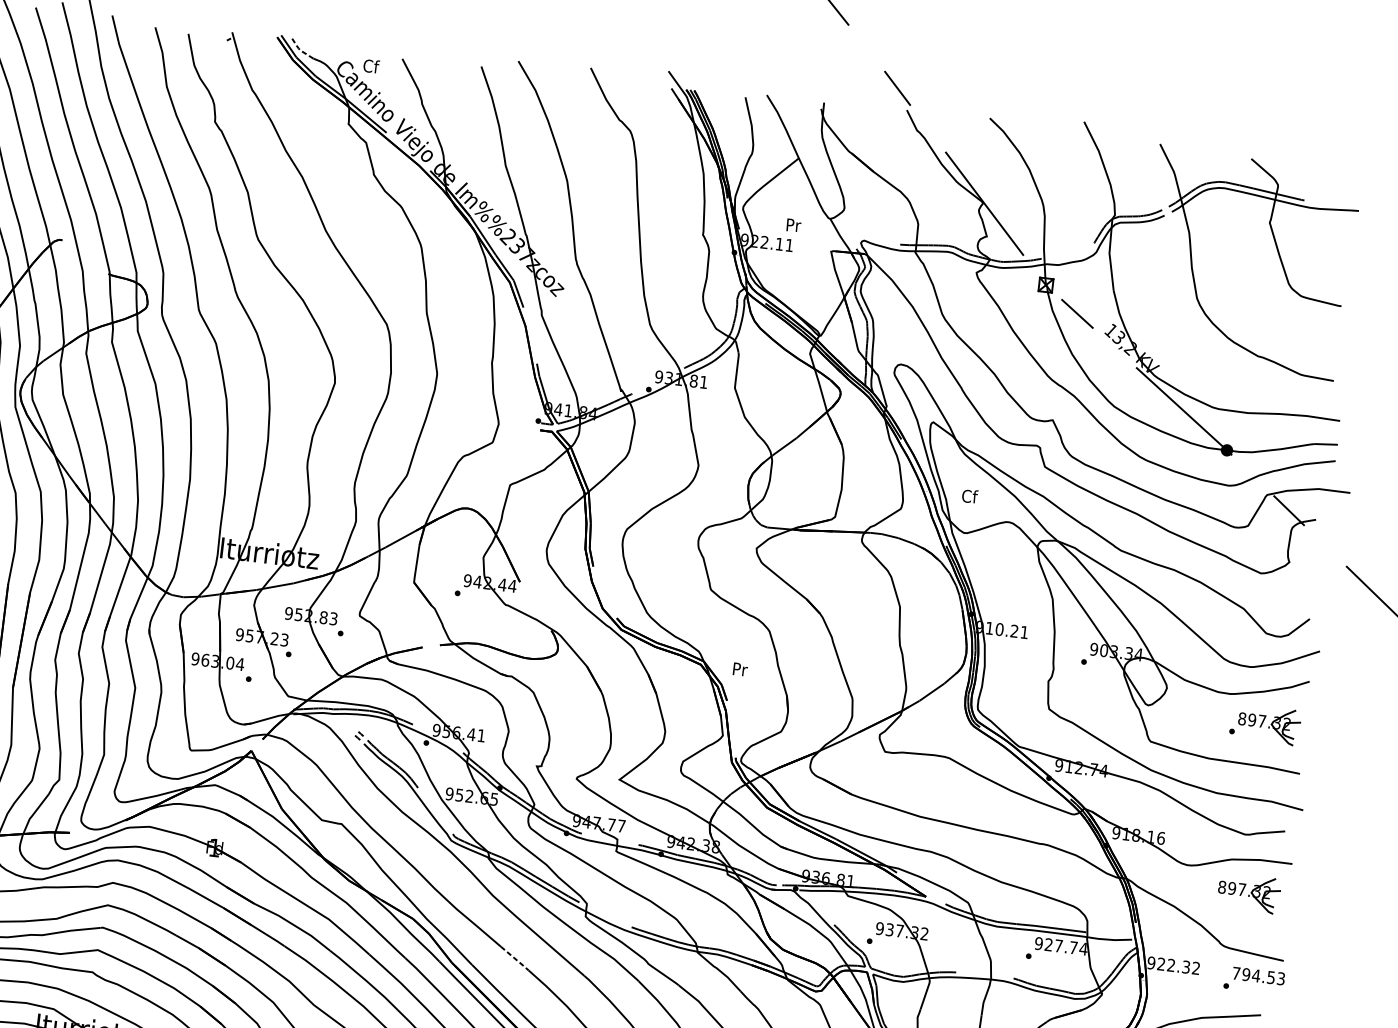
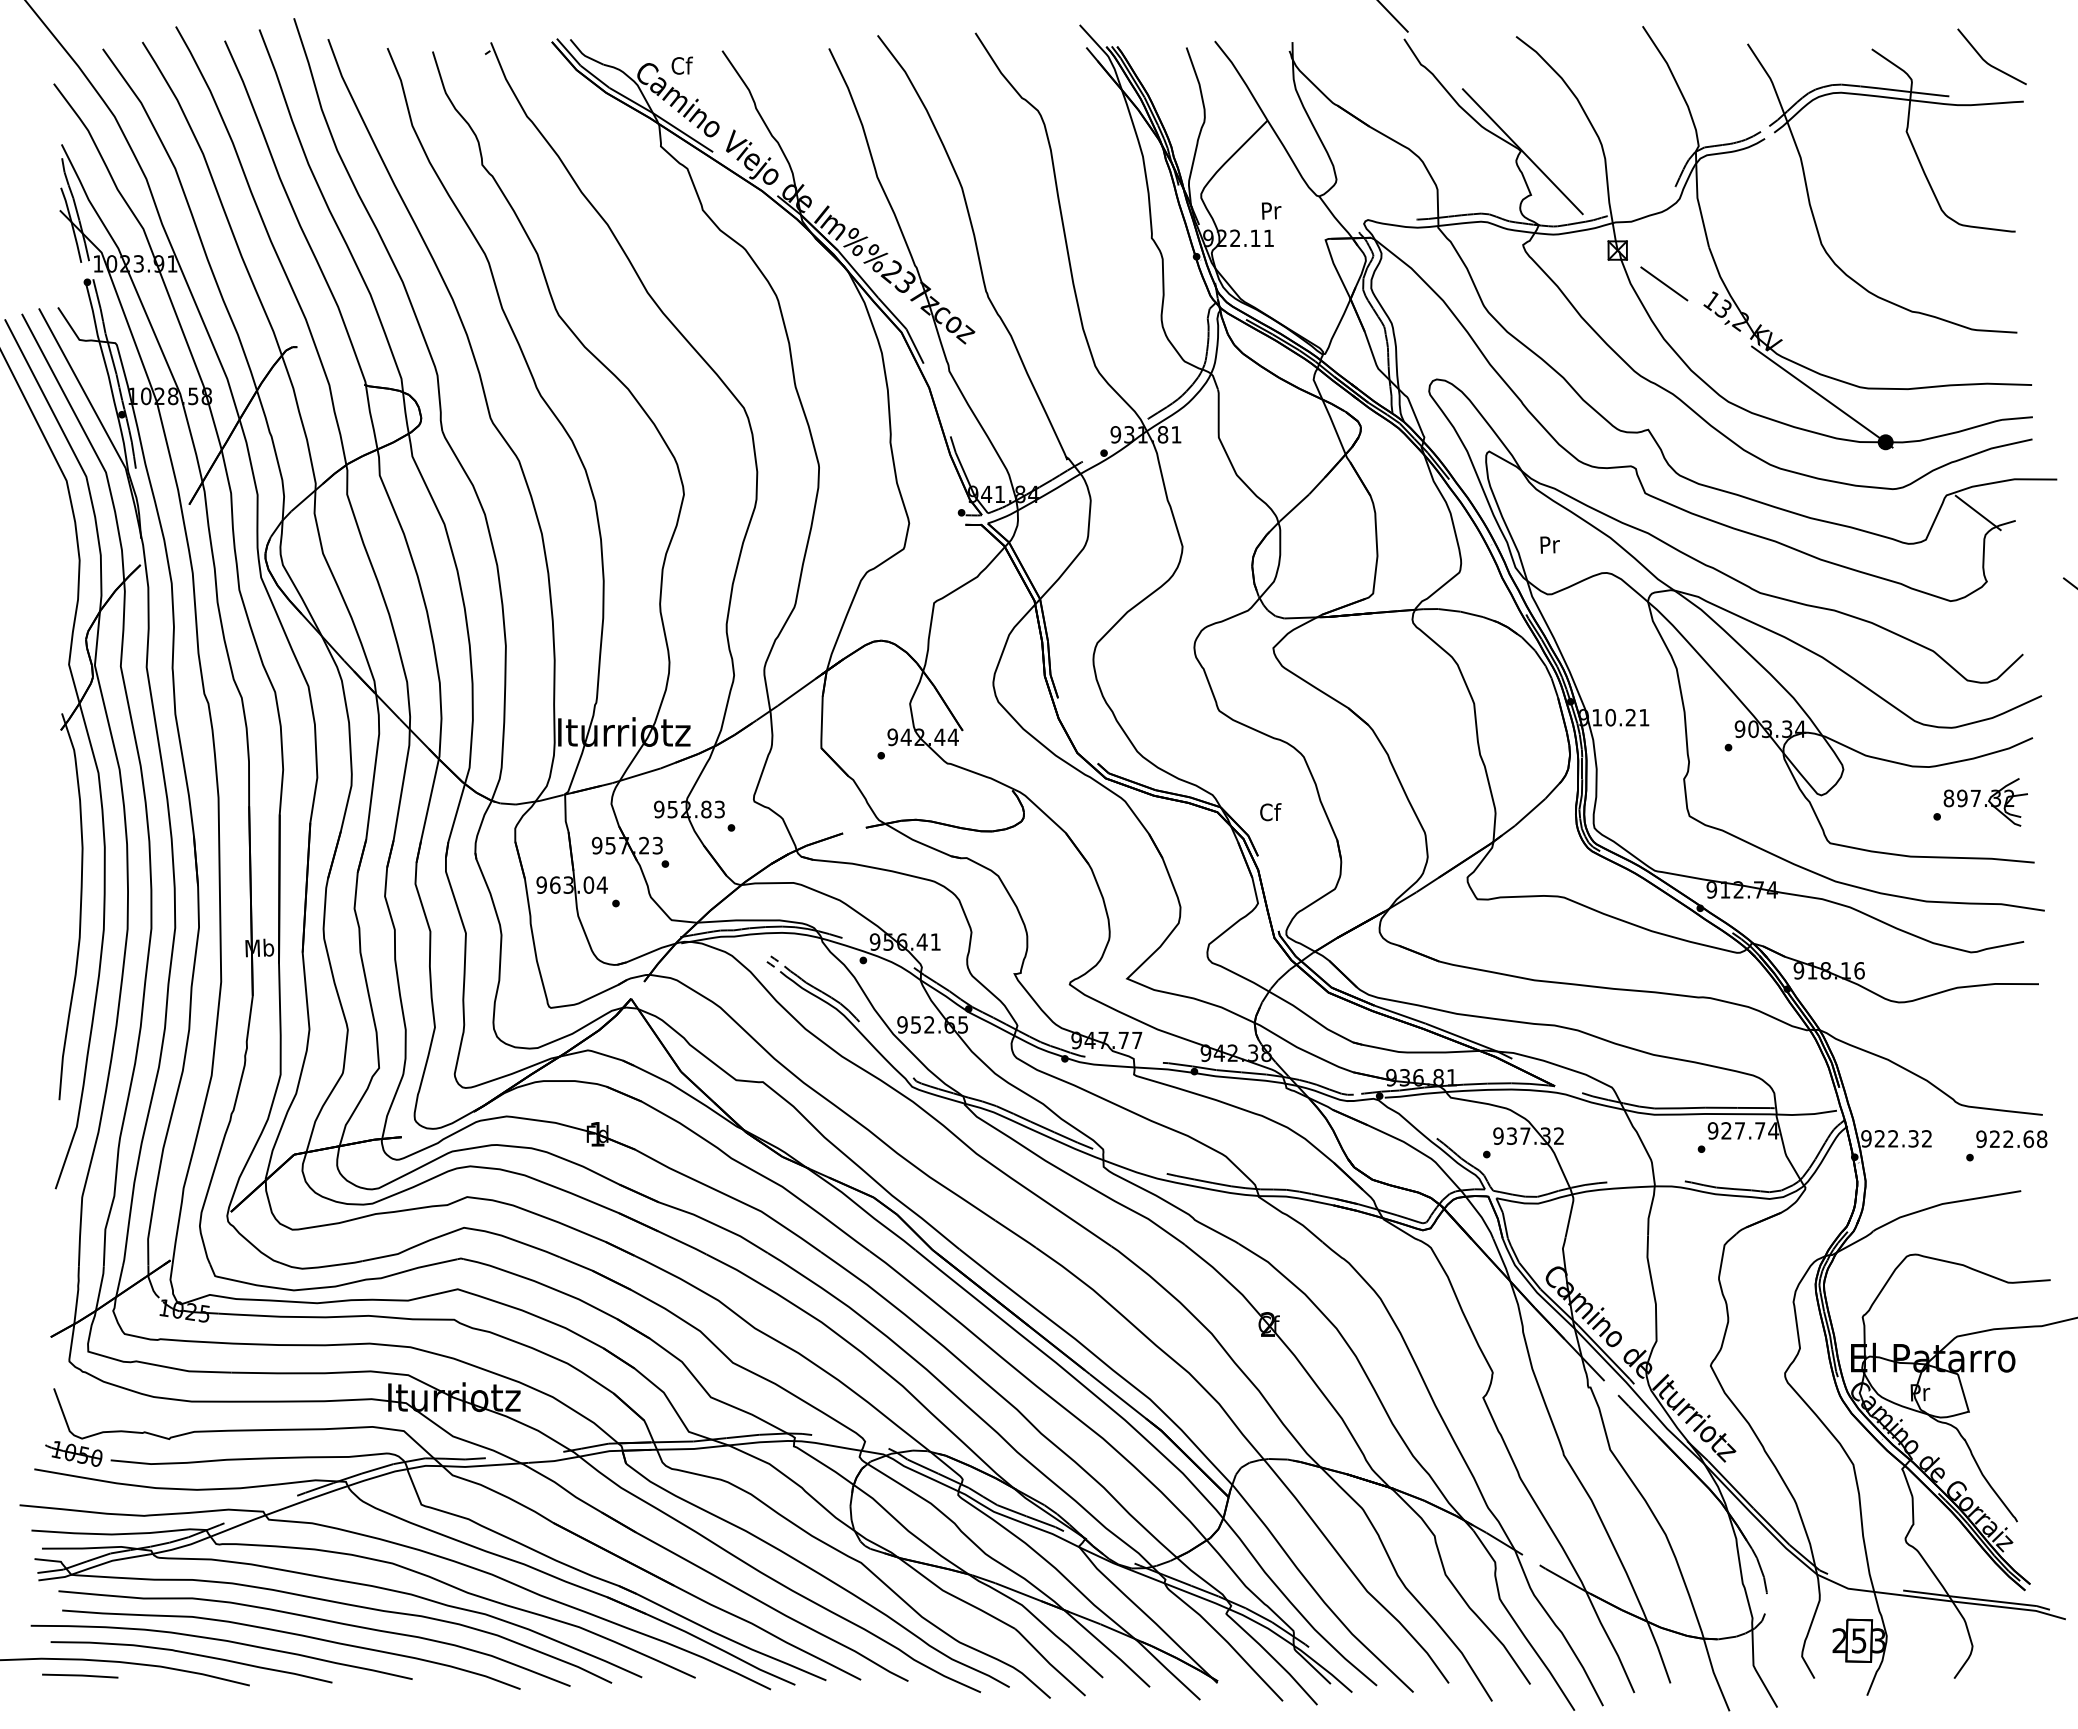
line: (299, 49) -> (583, 54), dashed -> solid
line: (1336, 178) -> (1988, 62), added
text: (969, 496) -> (1549, 544), Cf -> Pr
text: (740, 669) -> (1270, 812), Pr -> Cf
part: (1248, 893) -> (1985, 1030), removed
line: (515, 958) -> (1016, 1234), dashed -> solid
text: (1258, 976) -> (2011, 1139), 794.53 -> 922.68

